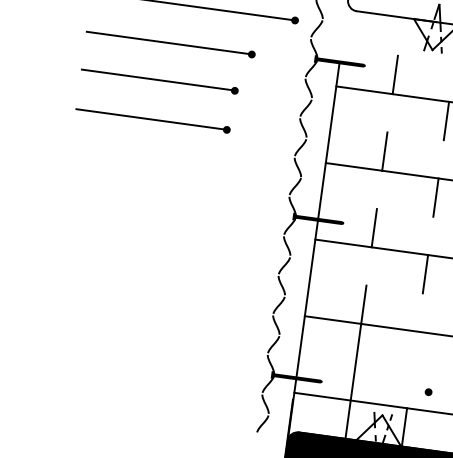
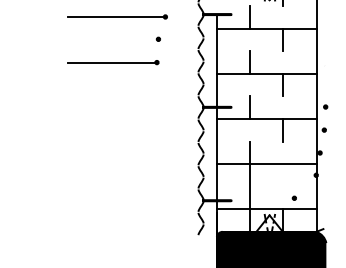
line: (158, 80) -> (113, 39), removed

